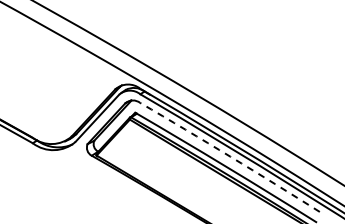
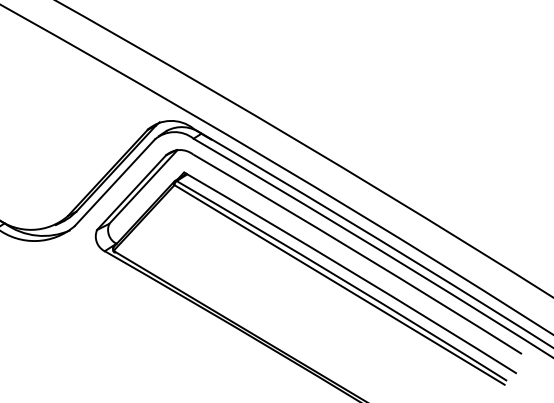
arc: (230, 156) -> (358, 252), dashed -> solid

